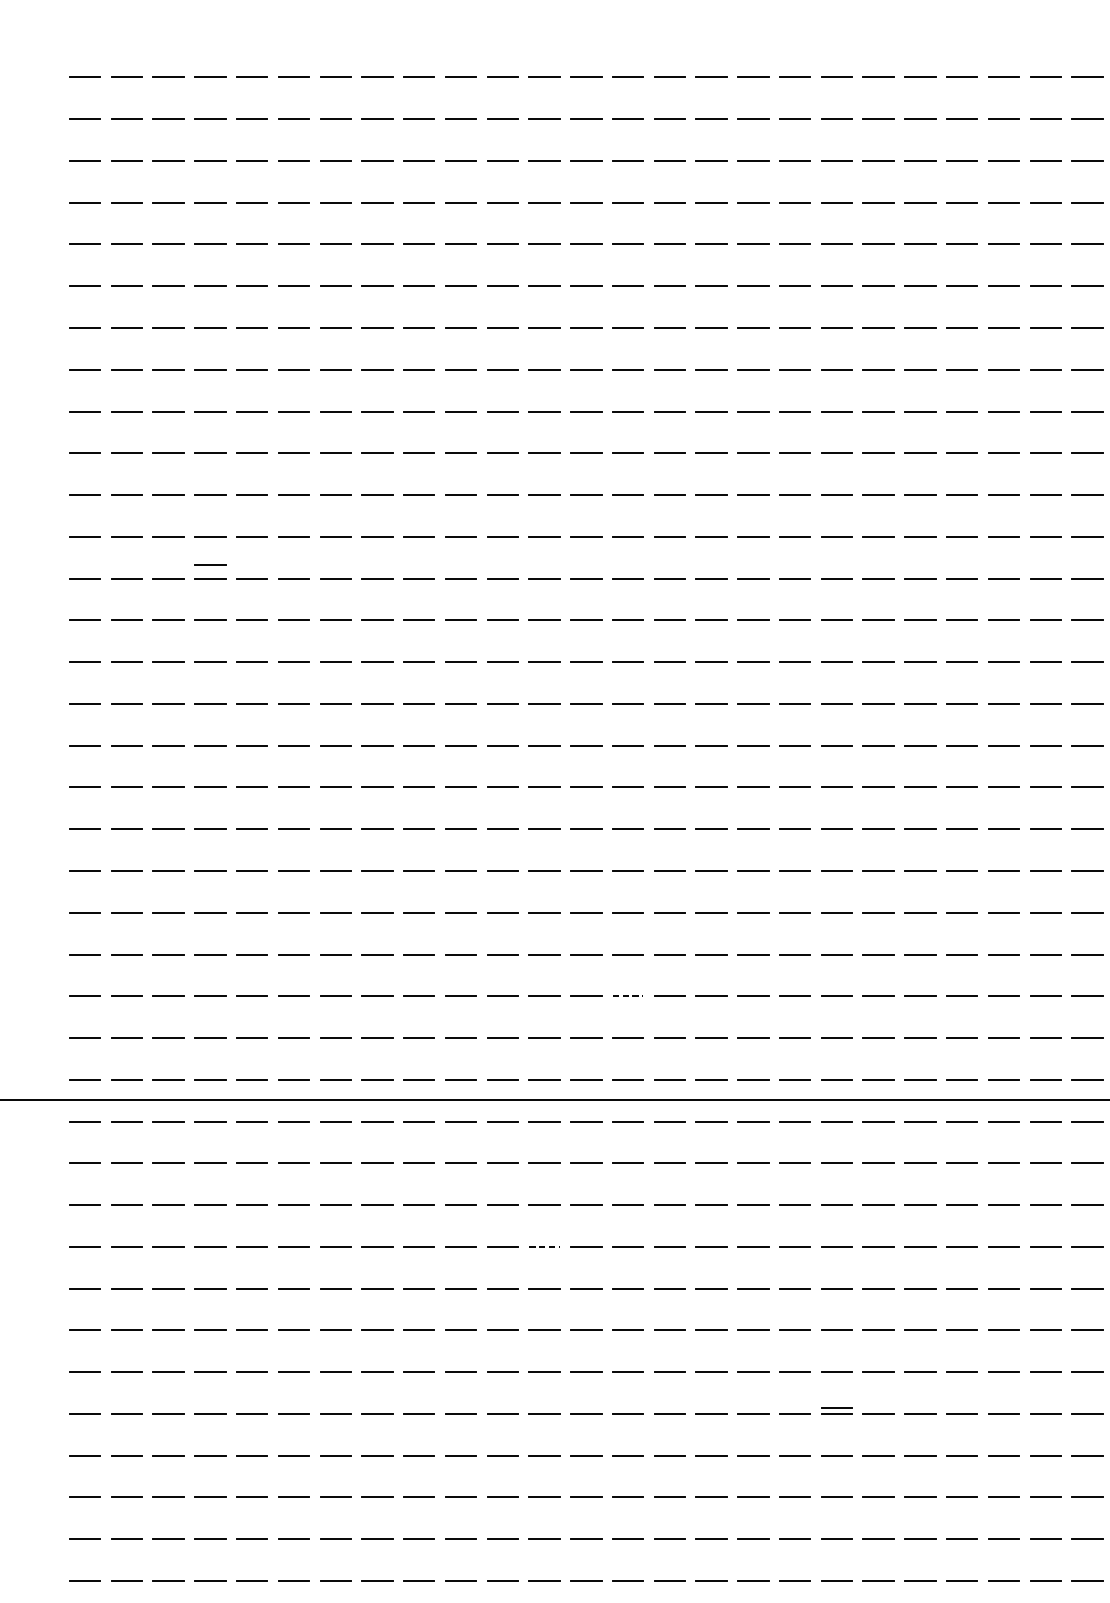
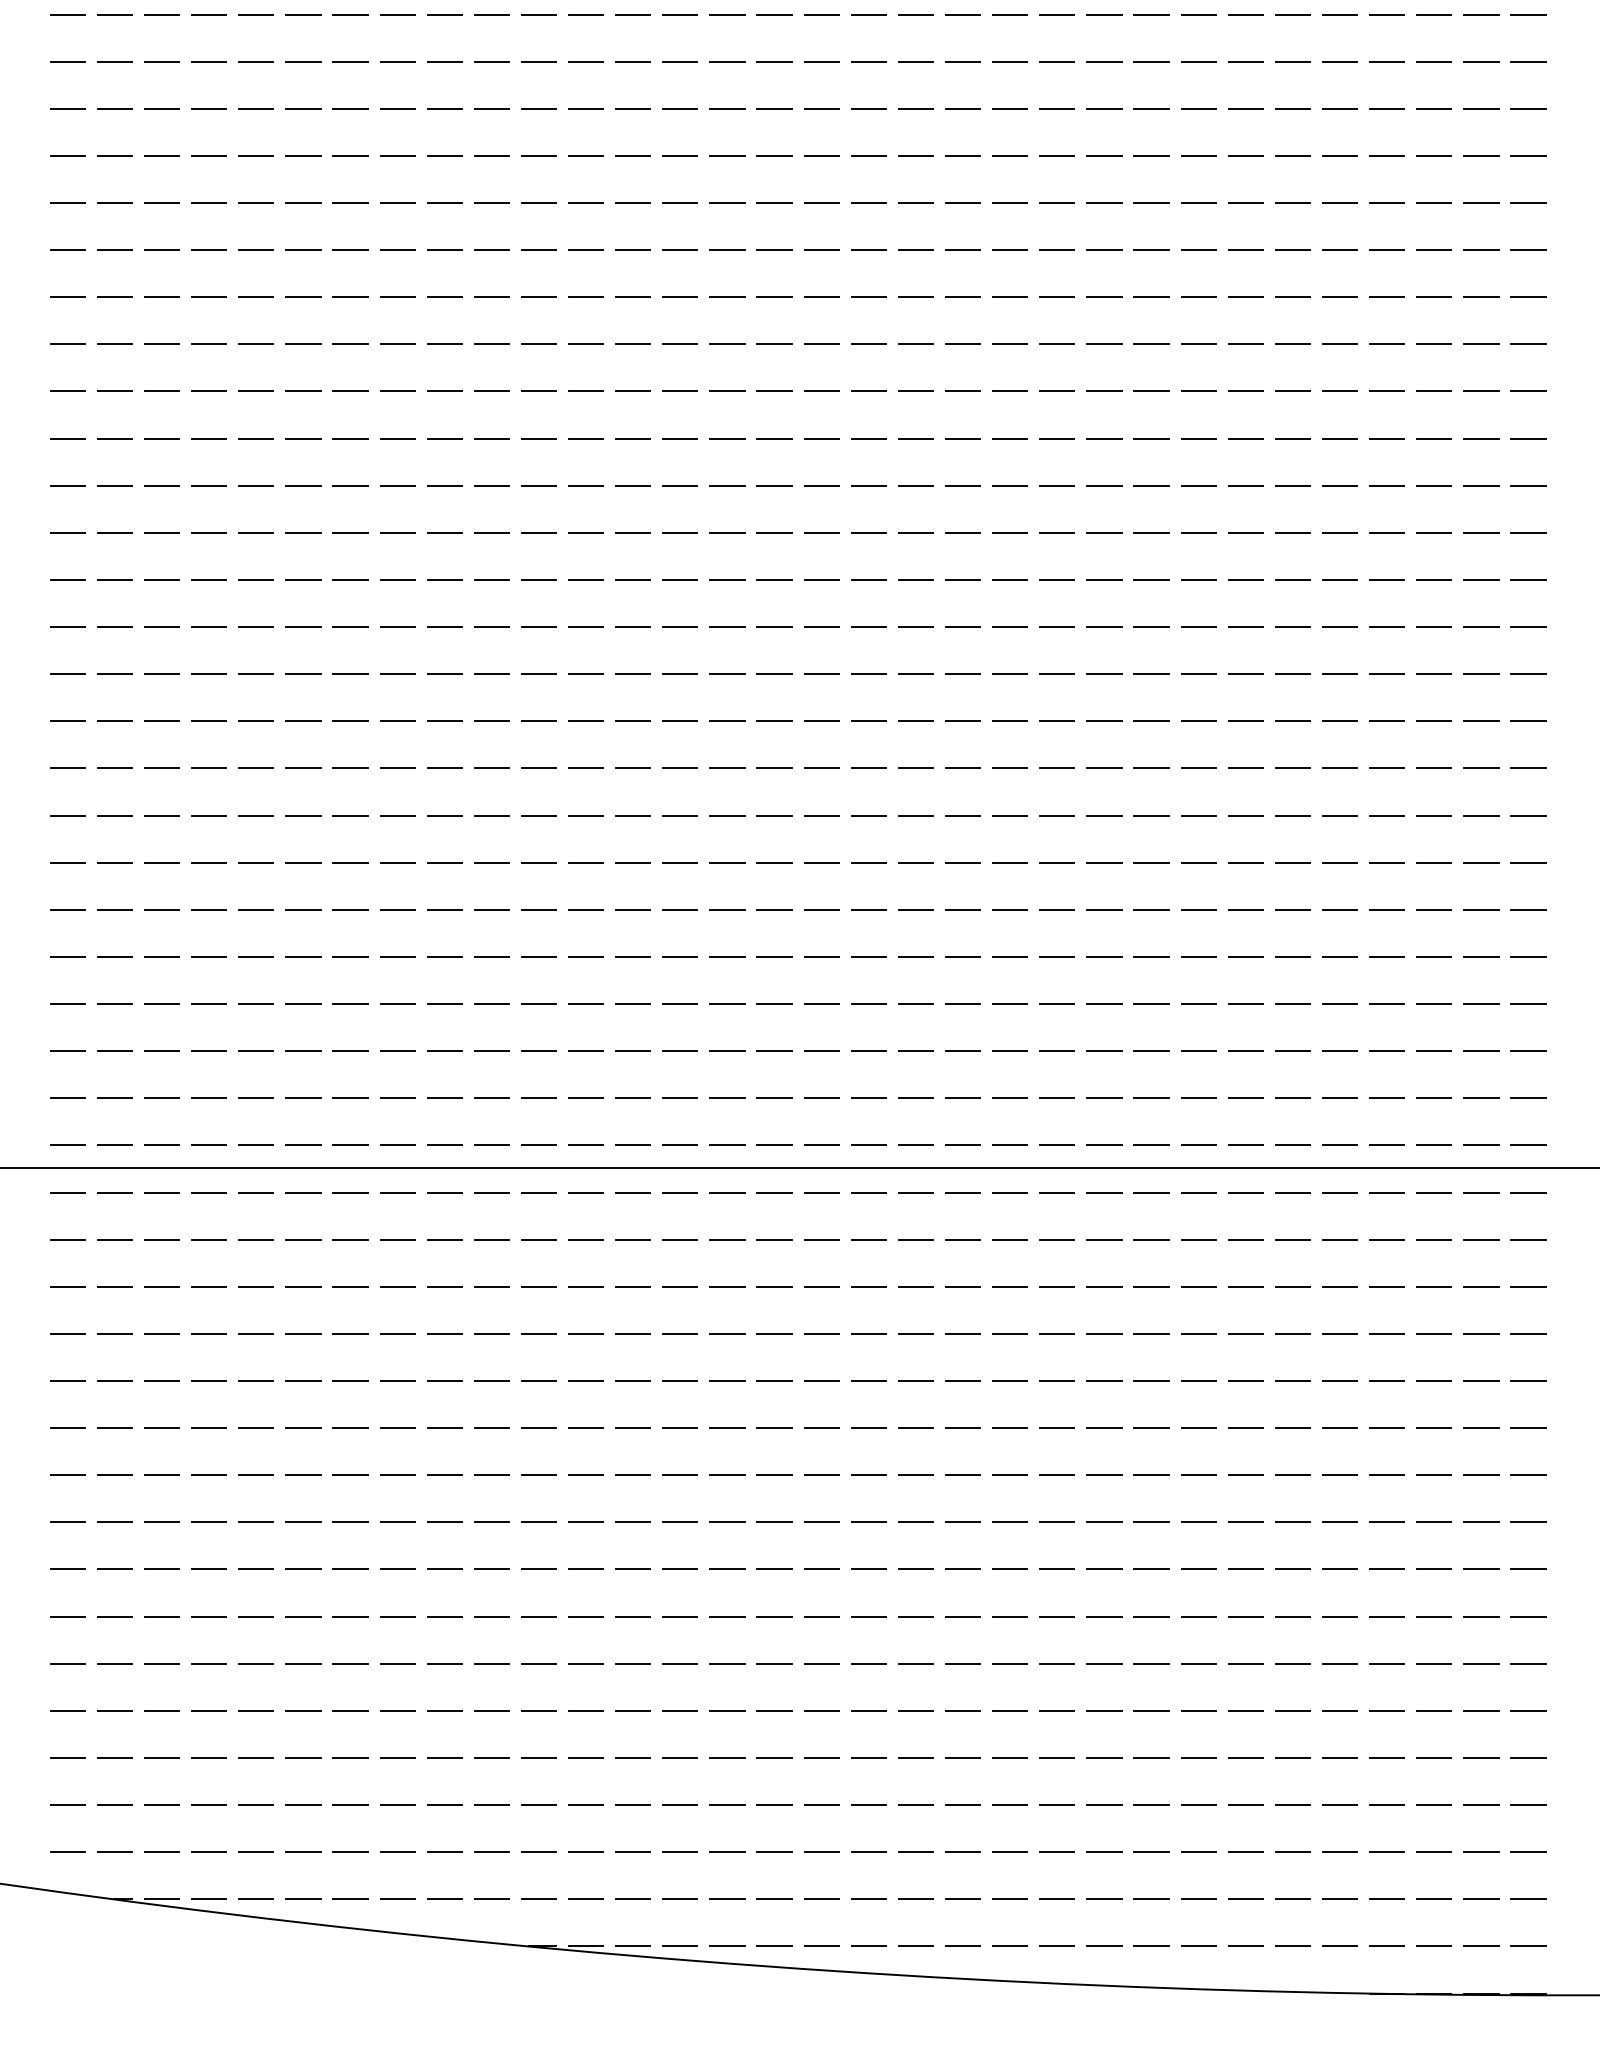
line: (209, 564) -> (208, 564), removed
line: (628, 996) -> (680, 1051), dashed -> solid
line: (544, 1246) -> (586, 1333), dashed -> solid
line: (836, 1406) -> (915, 1514), removed

